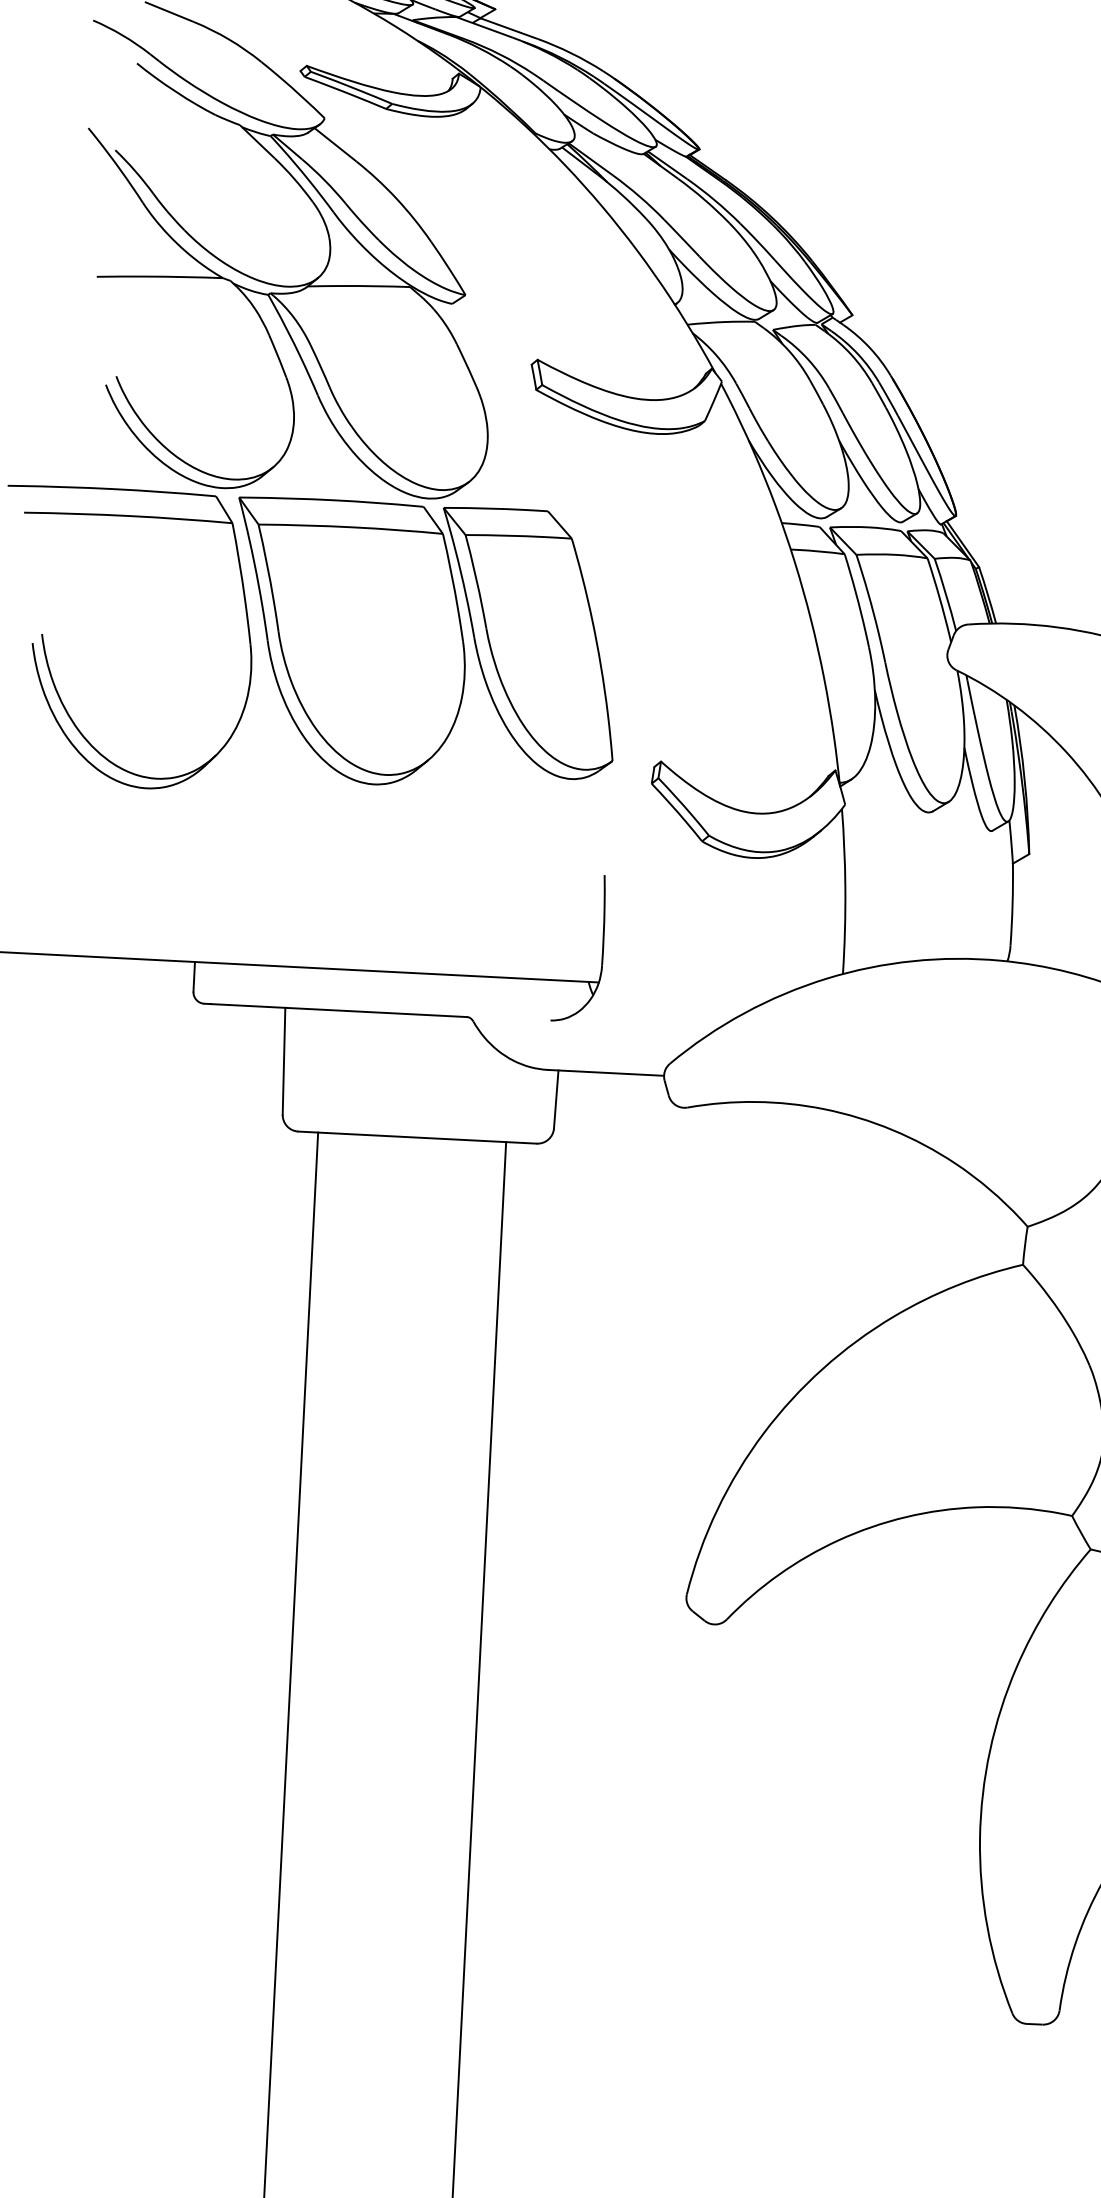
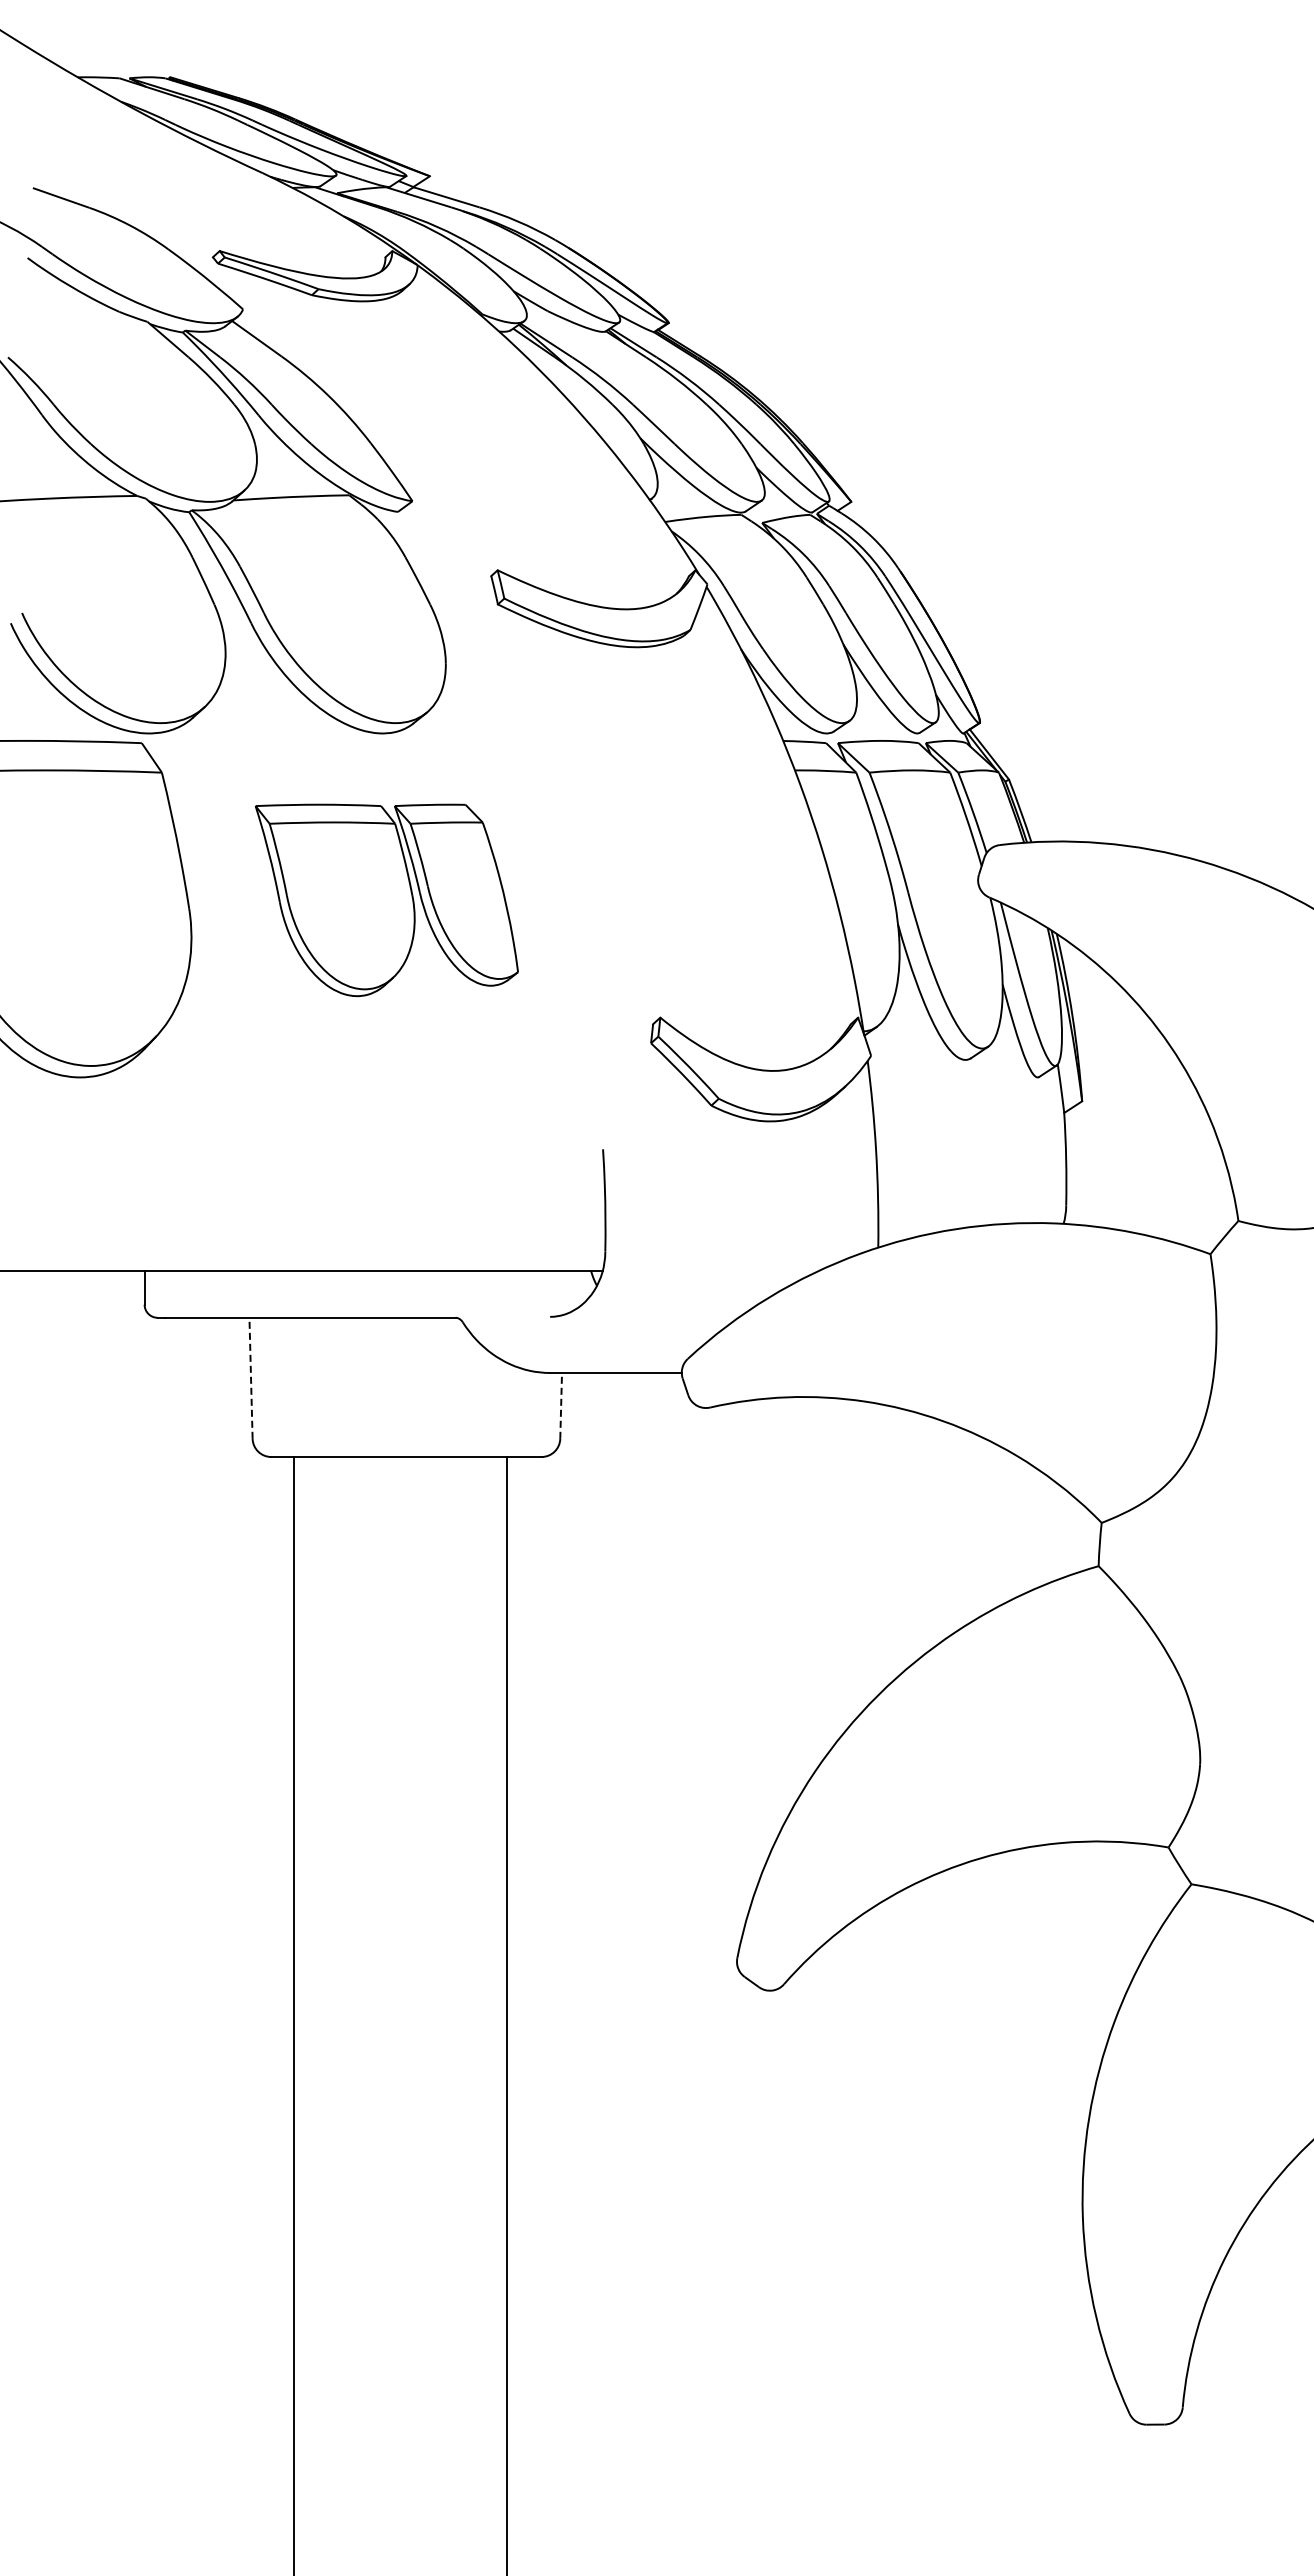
part: (424, 646) -> (386, 900), size x0.6
line: (284, 1061) -> (251, 1378), solid -> dashed
line: (556, 1099) -> (561, 1405), solid -> dashed

